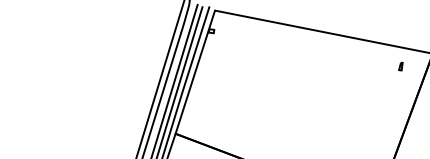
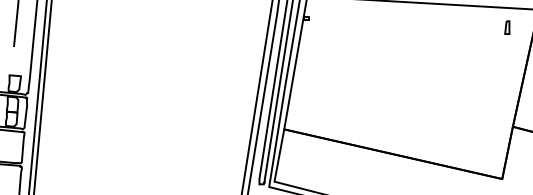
part: (401, 66) -> (507, 27), size x1.6

